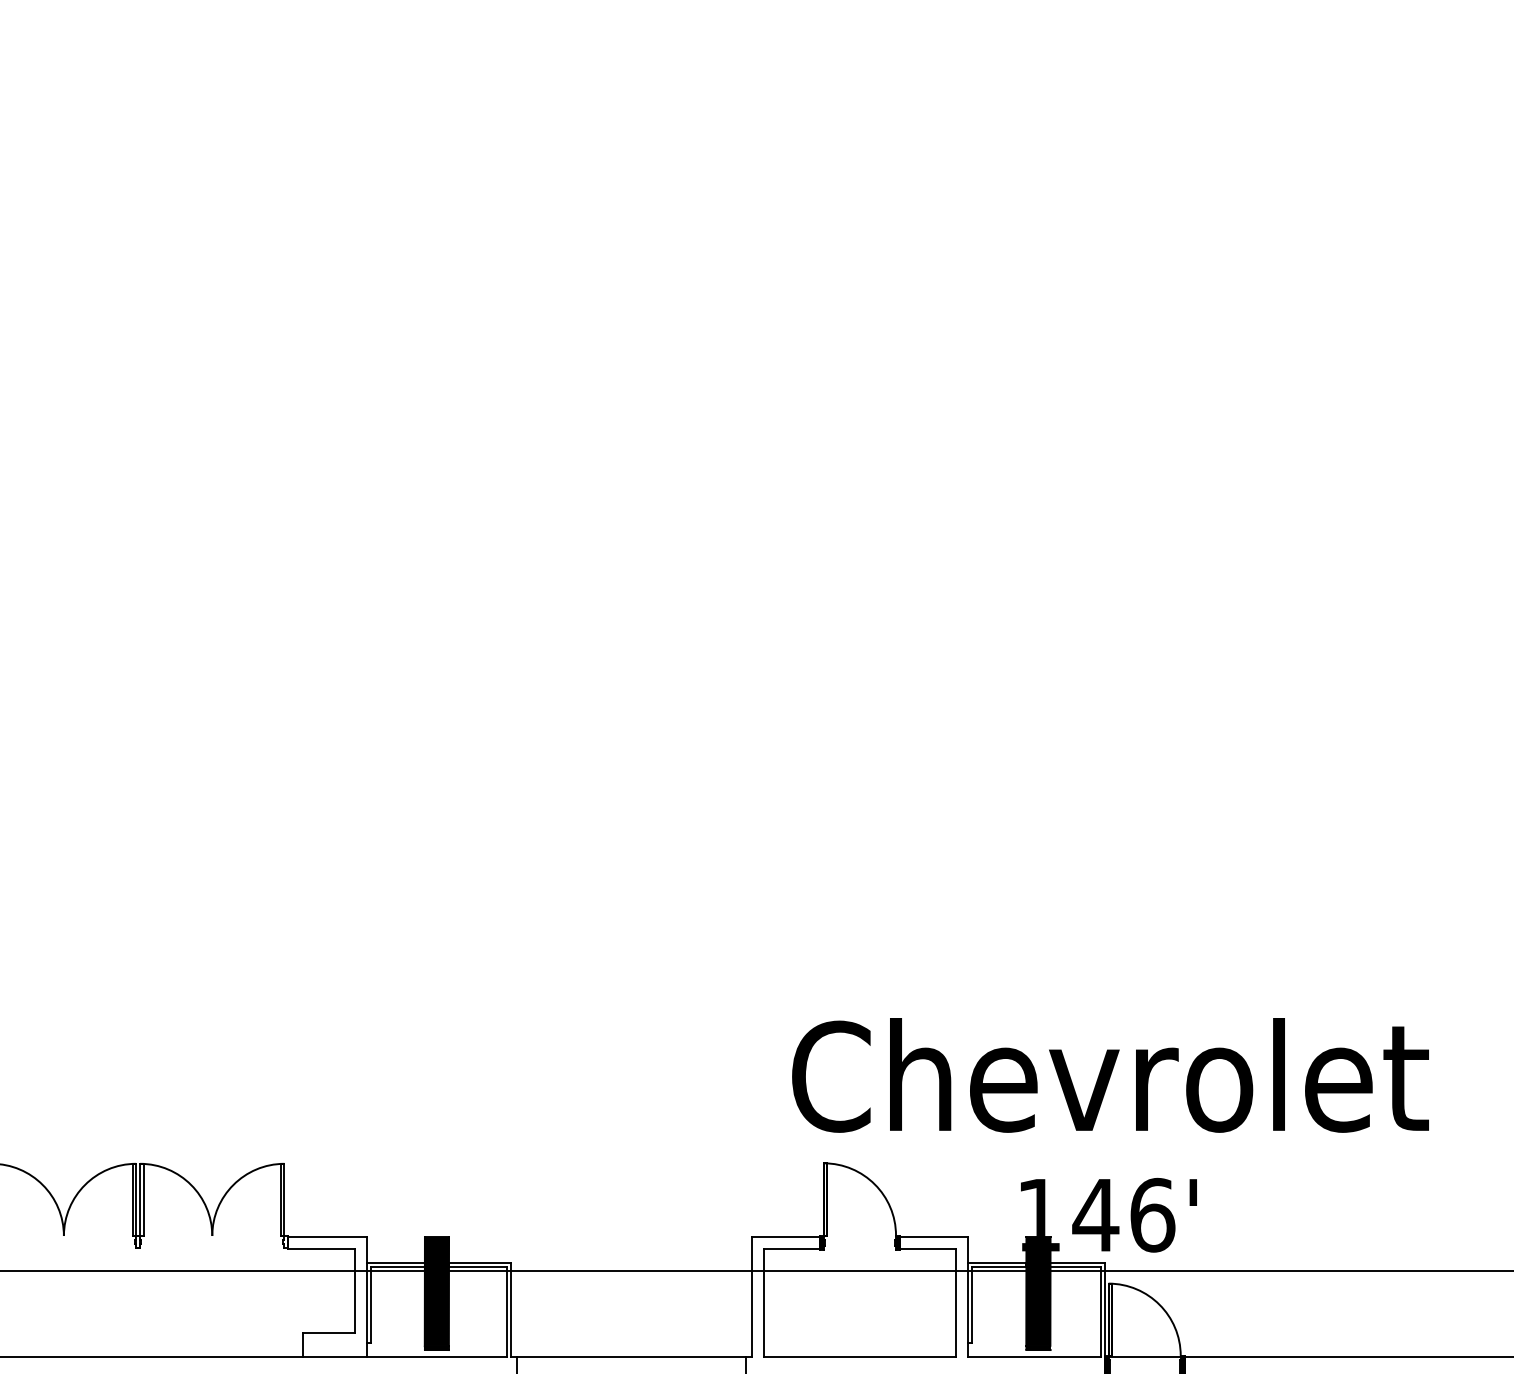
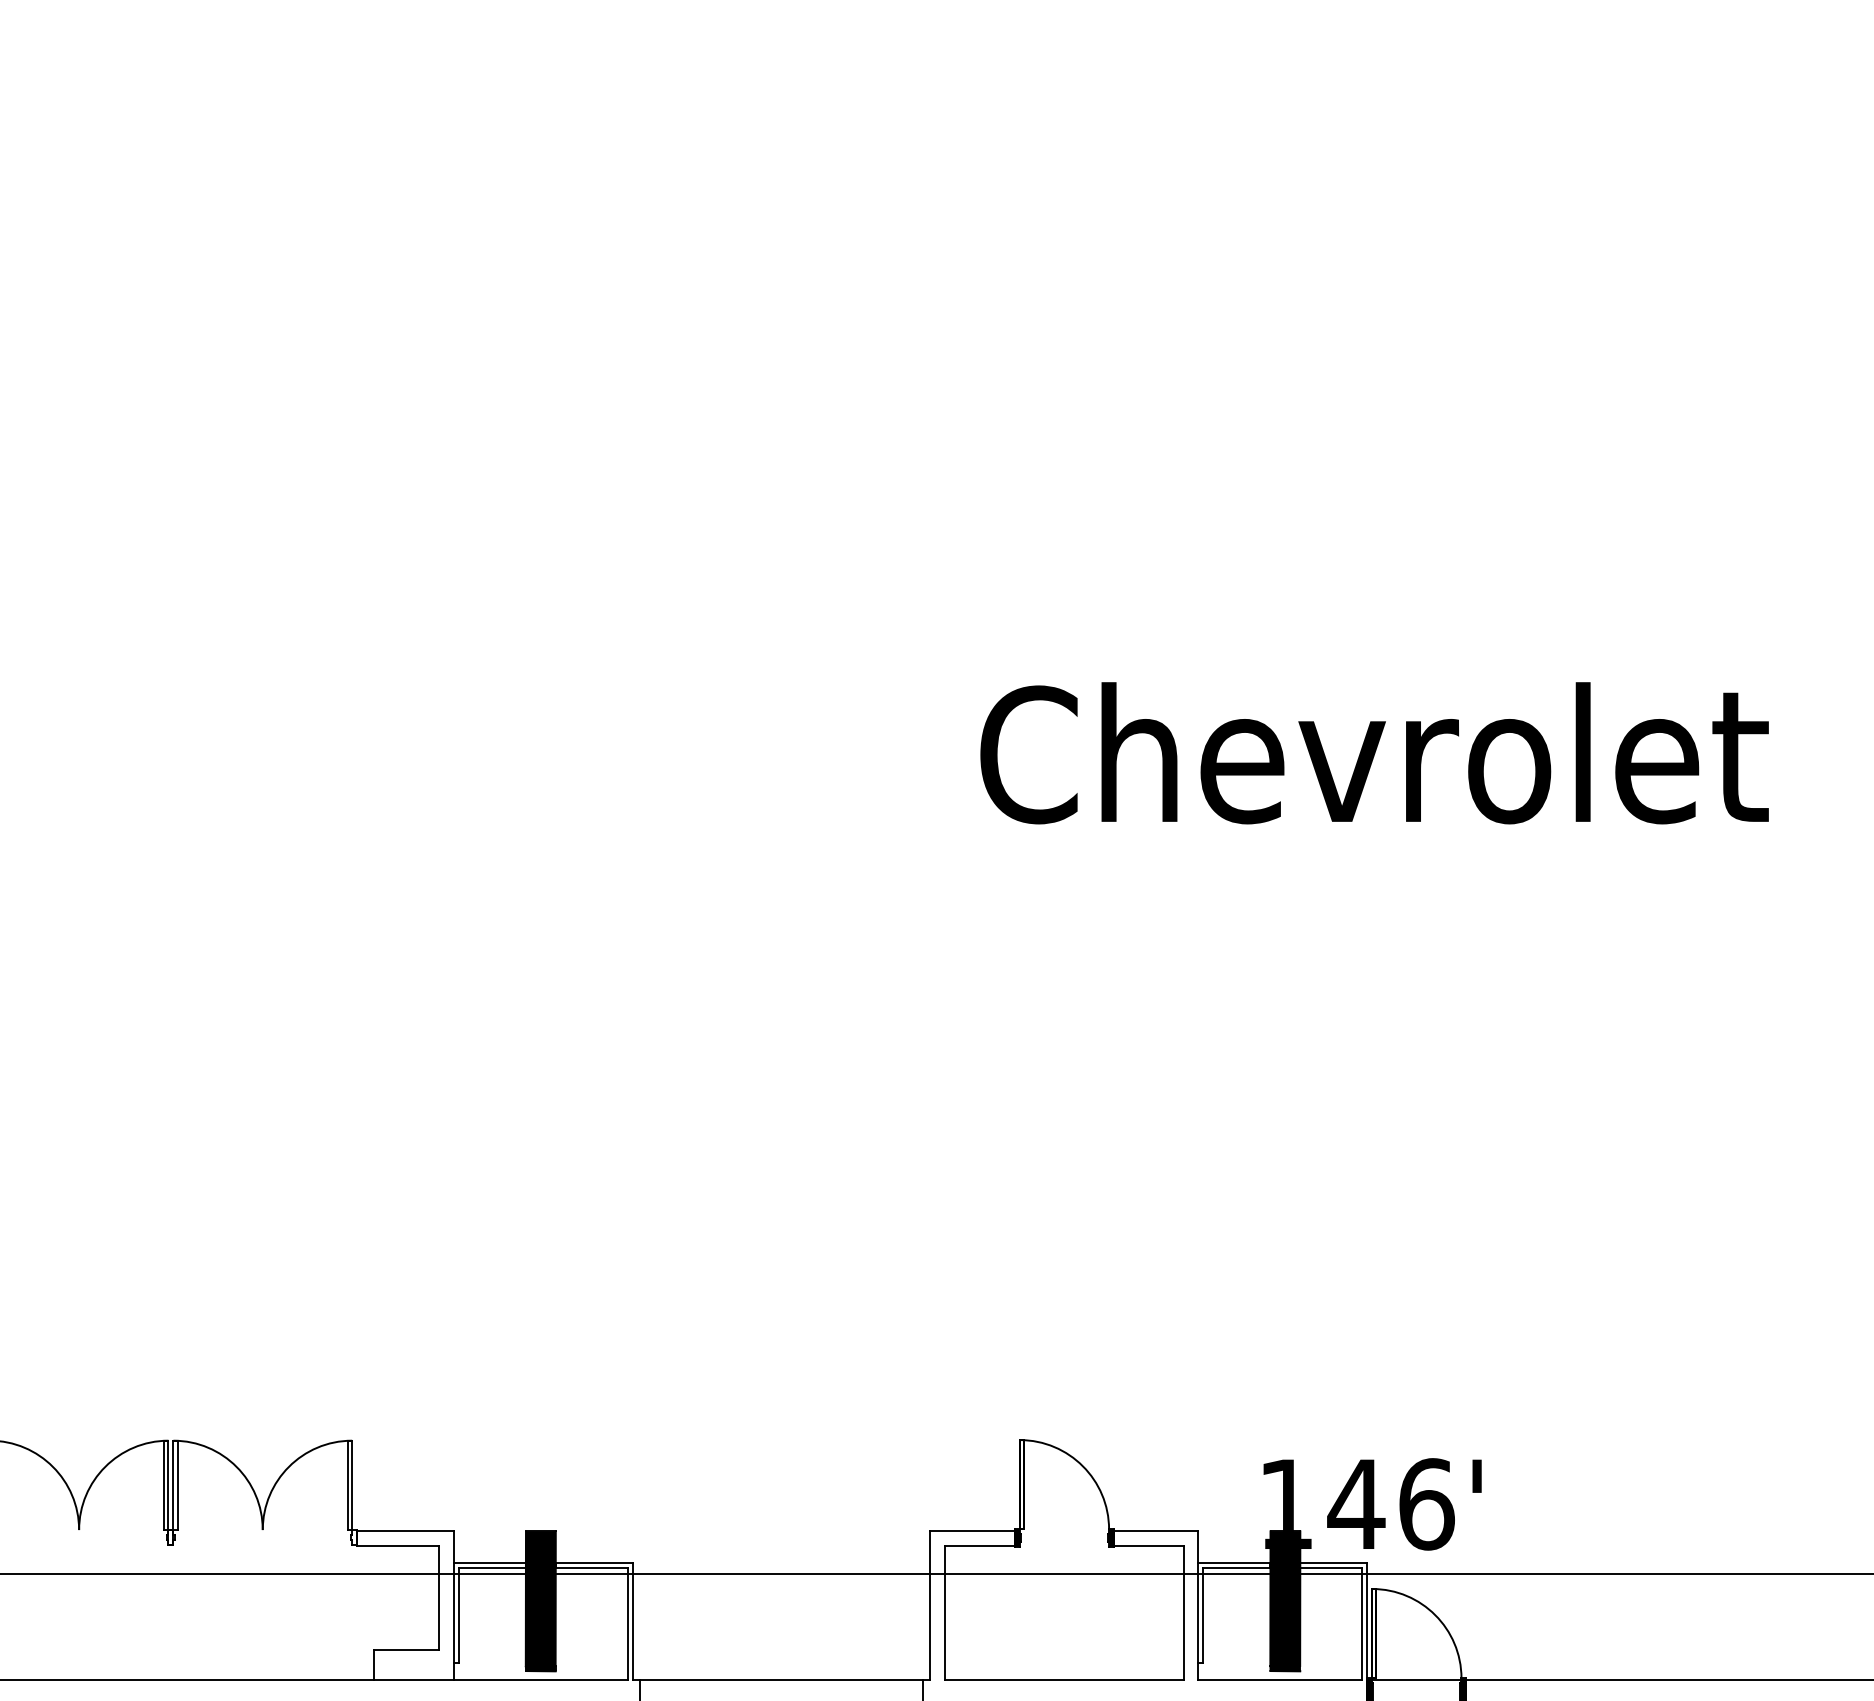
text: (1110, 1075) -> (1374, 753), moved

